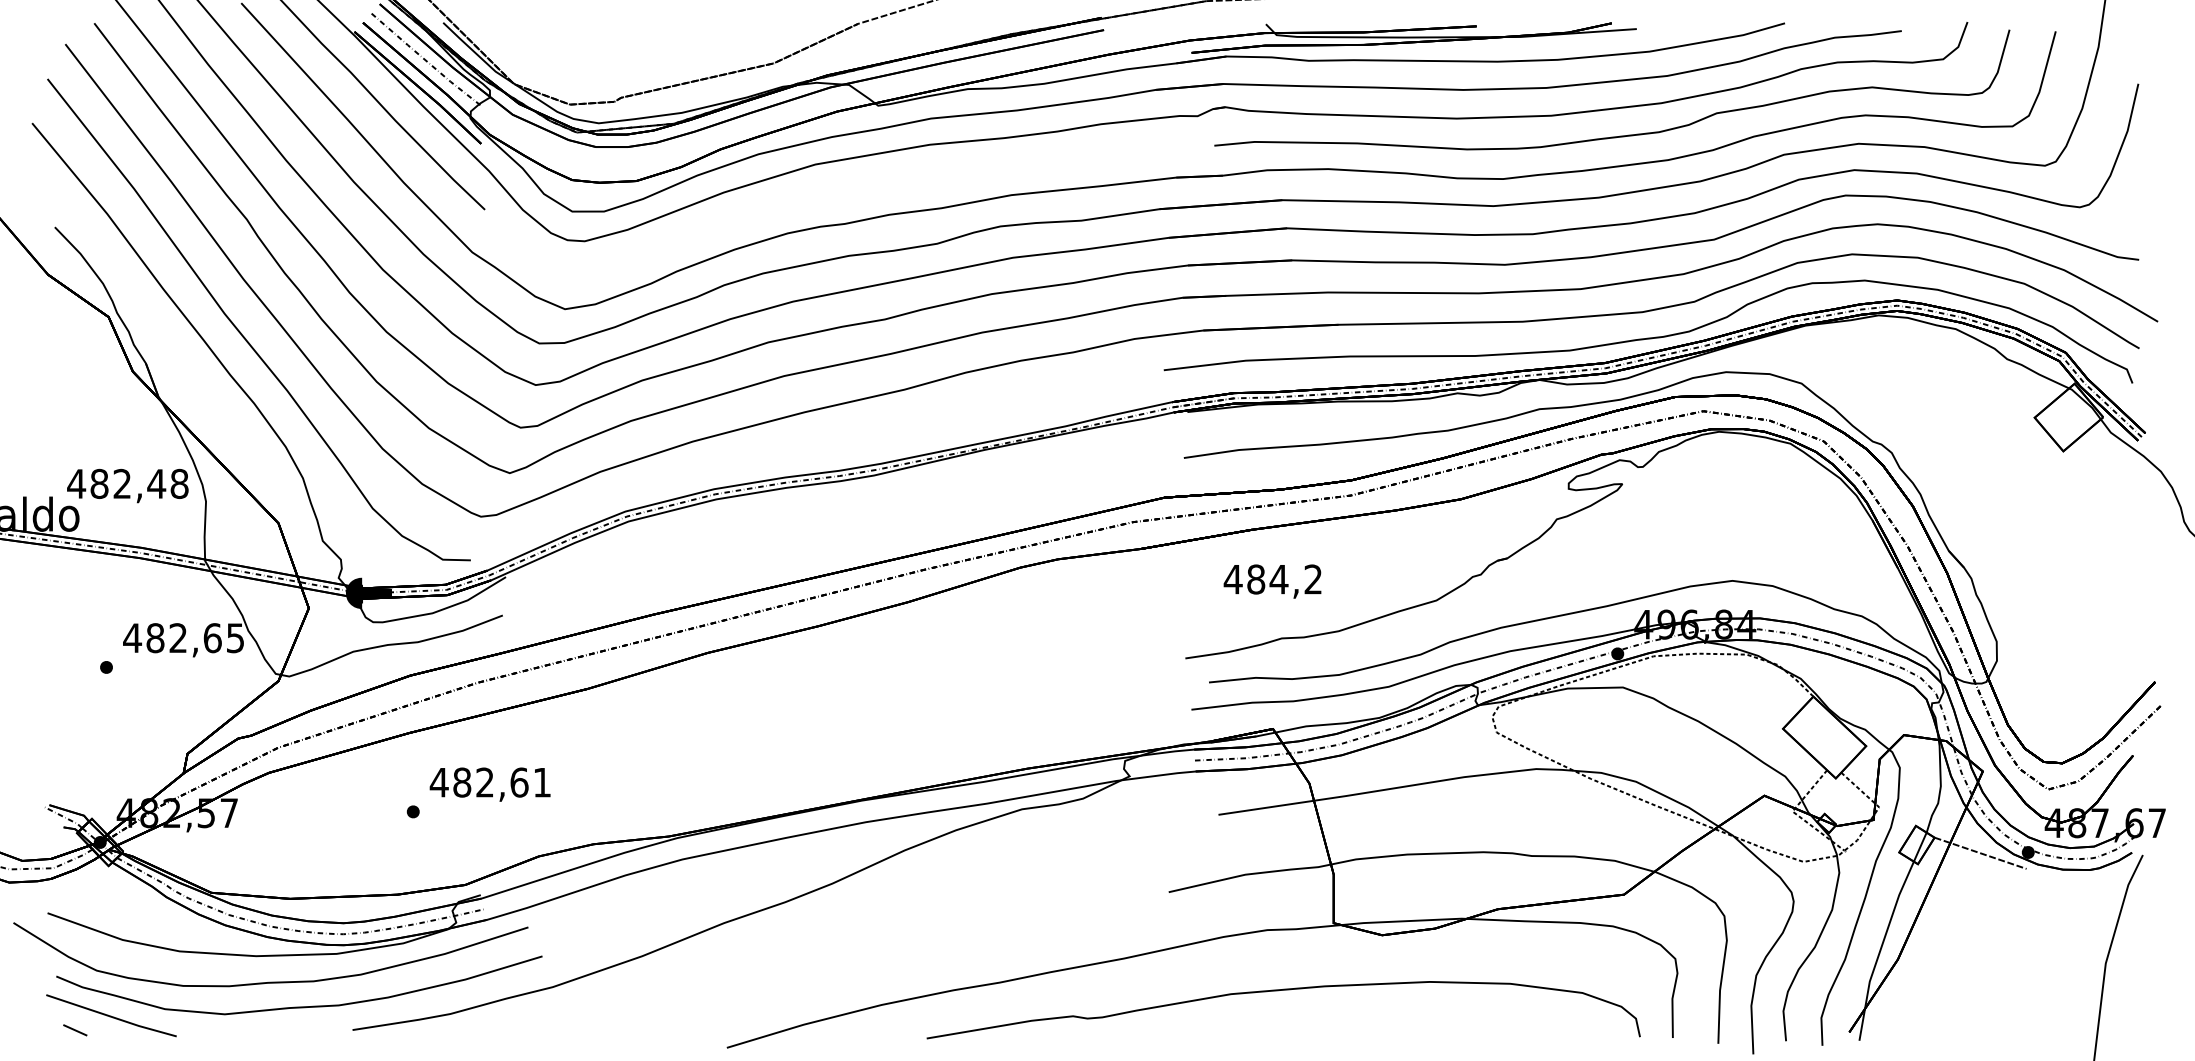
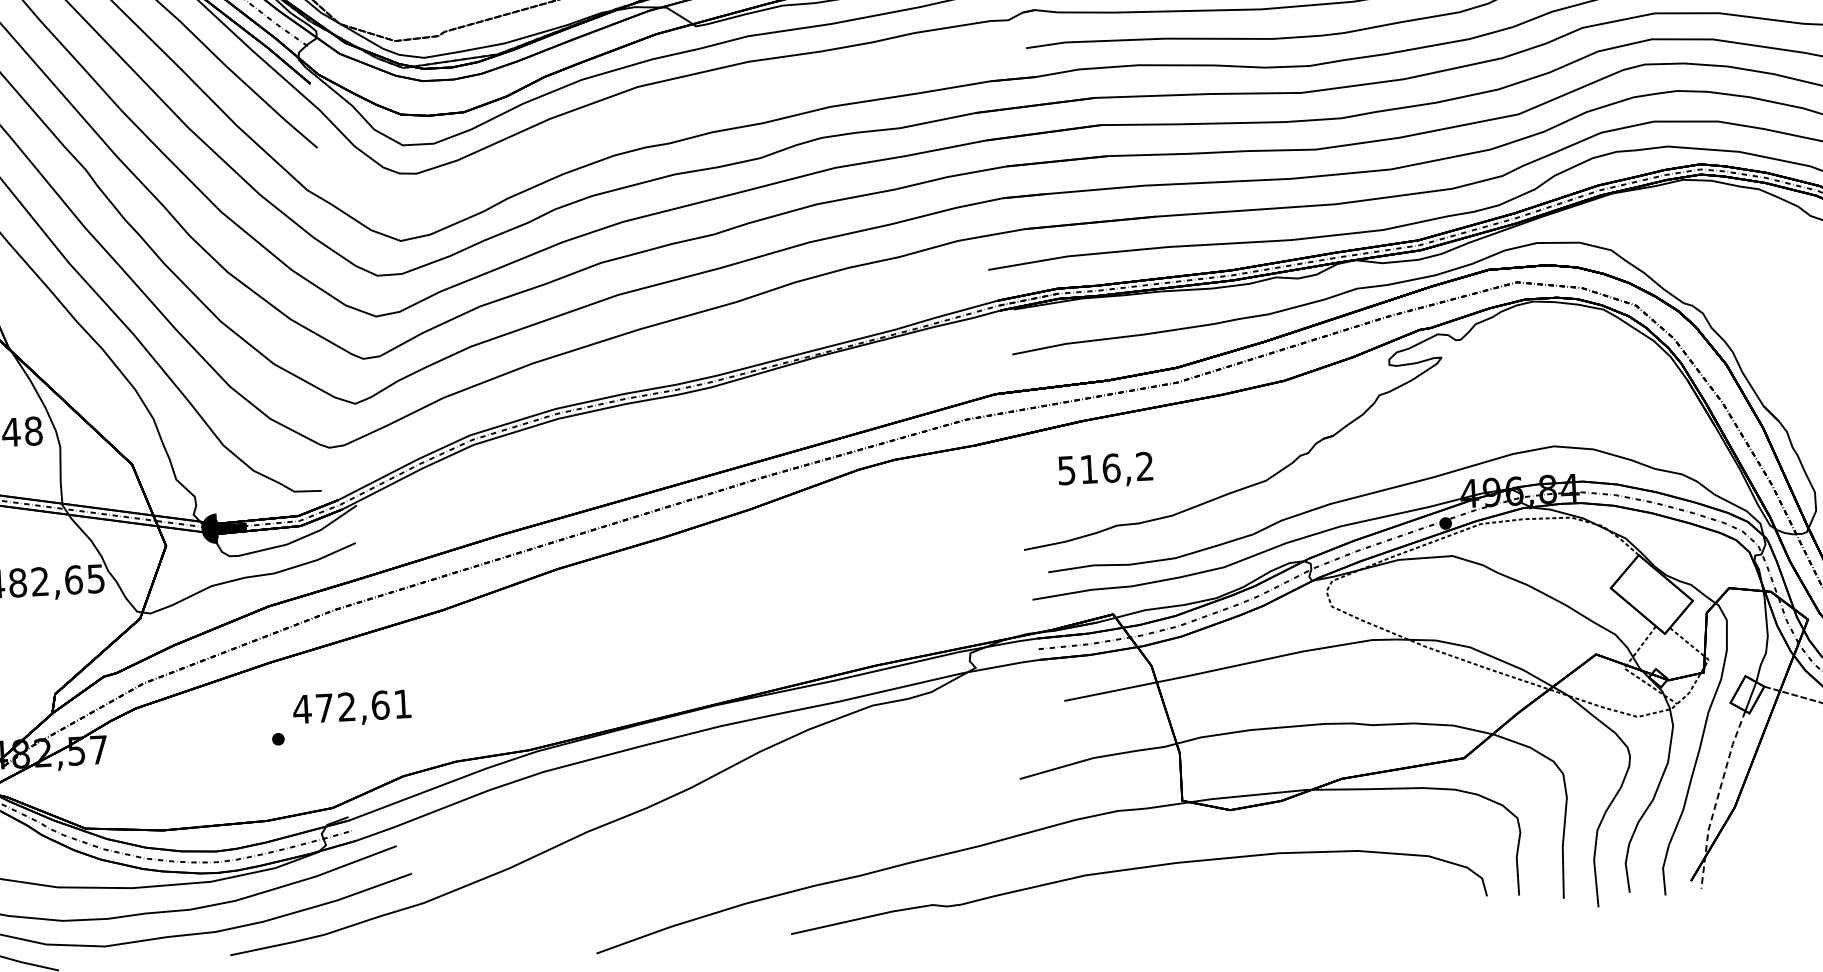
text: (1255, 579) -> (1088, 469), 484,2 -> 516,2
text: (462, 782) -> (324, 708), 482,61 -> 472,61
line: (1880, 949) -> (1717, 798), solid -> dashed

